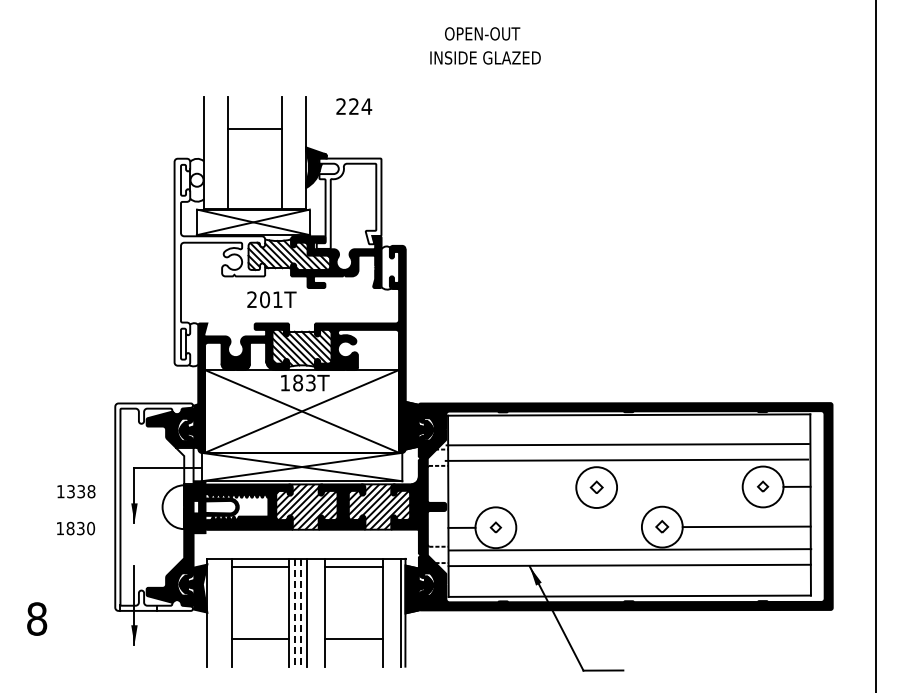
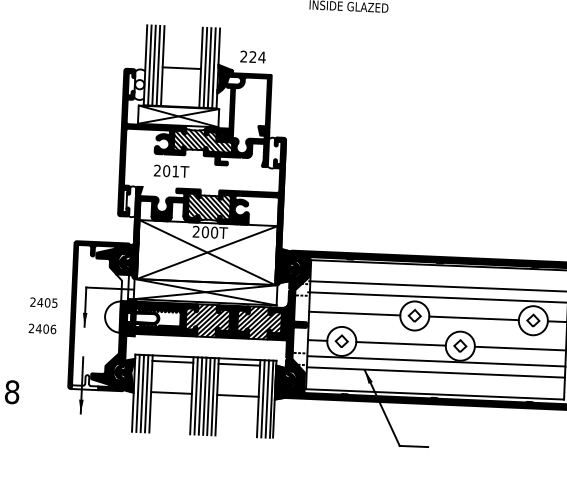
text: (354, 106) -> (253, 57), moved
line: (254, 128) -> (181, 68), moved
line: (209, 152) -> (149, 65), added
line: (215, 152) -> (153, 65), added
line: (221, 152) -> (158, 65), added
line: (287, 152) -> (205, 67), added
line: (293, 152) -> (209, 67), added
line: (300, 152) -> (214, 68), added
fill: (348, 203) -> (246, 105), added
fill: (219, 261) -> (153, 143), added
text: (271, 299) -> (171, 171), moved
text: (297, 382) -> (205, 231), 183T -> 200T
part: (762, 486) -> (532, 320), size x1.67
line: (512, 487) -> (354, 313), added
part: (596, 487) -> (414, 315), size x1.43
line: (679, 487) -> (473, 318), added
text: (75, 491) -> (43, 302), 1338 -> 2405
fill: (154, 506) -> (99, 315), added
part: (661, 526) -> (459, 345), size x1.43
part: (495, 527) -> (341, 341), size x1.67
line: (578, 527) -> (400, 343), added
text: (75, 528) -> (42, 328), 1830 -> 2406
fill: (175, 605) -> (111, 386), added
line: (213, 612) -> (138, 393), added
line: (219, 612) -> (142, 393), added
line: (225, 612) -> (146, 393), added
line: (312, 612) -> (208, 396), added
line: (318, 612) -> (212, 396), added
line: (388, 612) -> (262, 398), added
line: (395, 612) -> (267, 398), added
line: (295, 613) -> (196, 396), dashed -> solid
line: (301, 613) -> (200, 396), dashed -> solid
line: (260, 639) -> (171, 393), moved
line: (353, 639) -> (237, 395), moved

